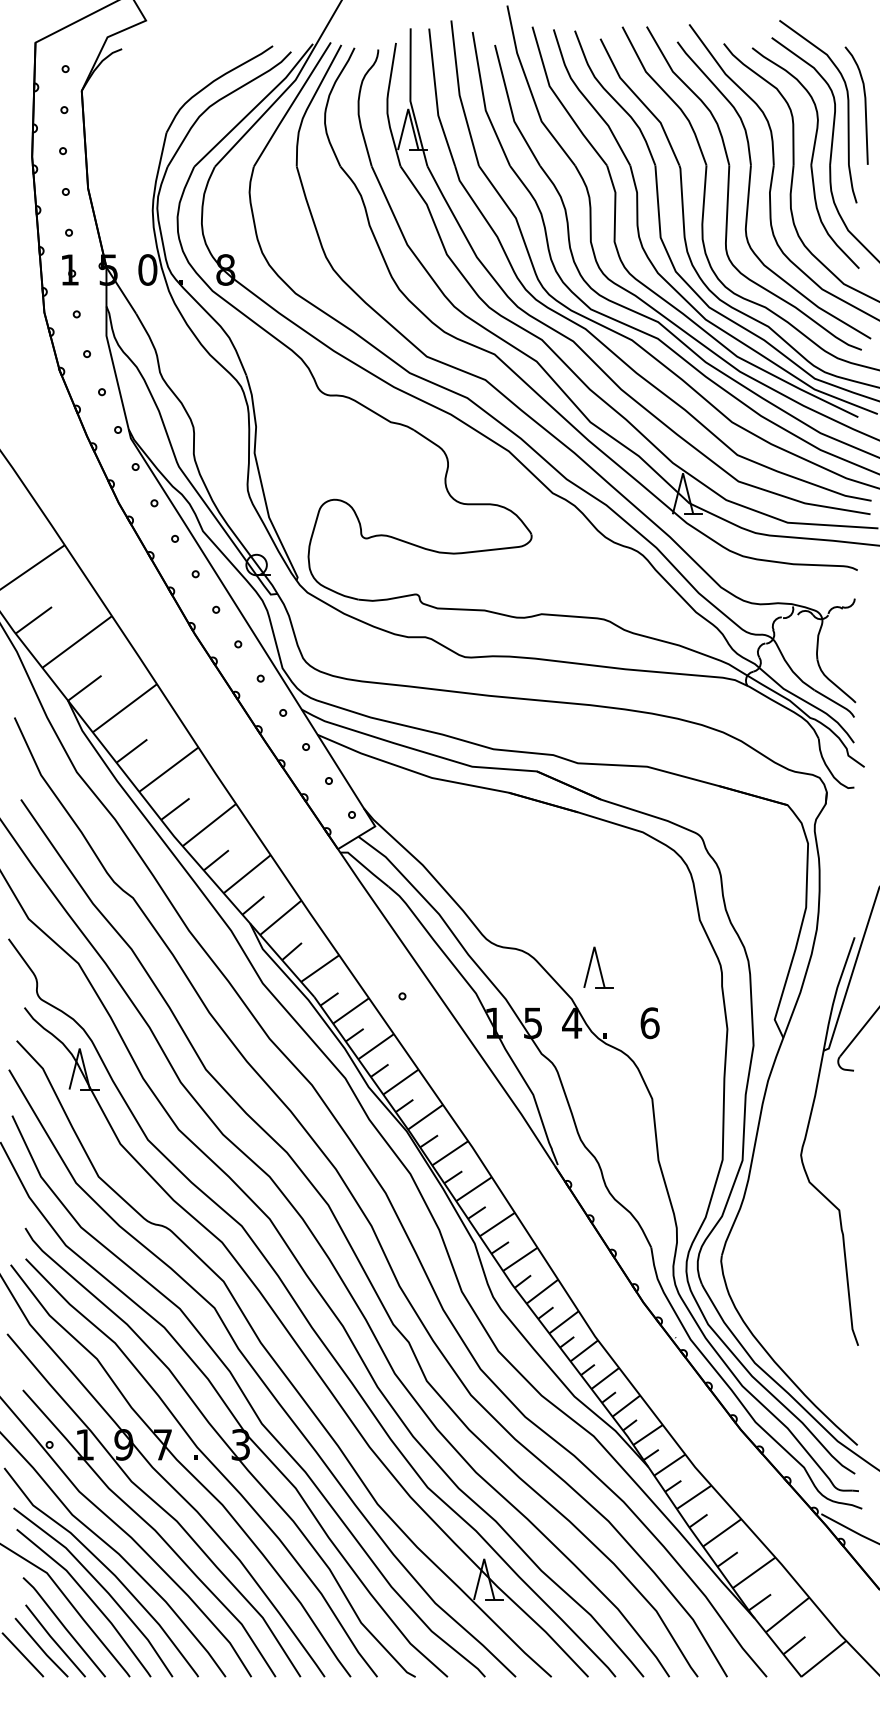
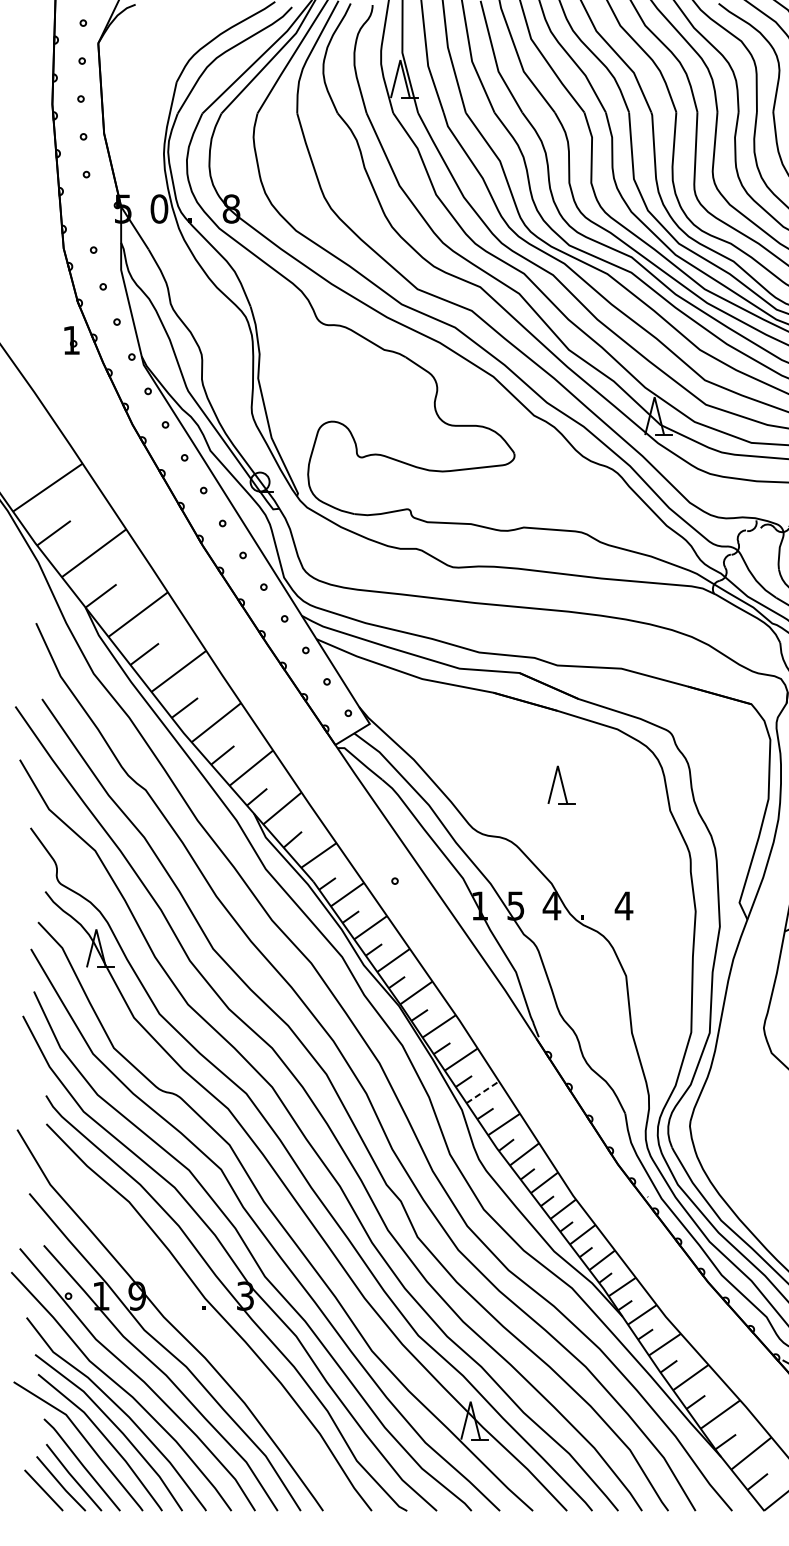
part: (70, 269) -> (72, 339), moved
part: (598, 967) -> (561, 785), moved
text: (649, 1023) -> (623, 906), 6 -> 4
line: (497, 1224) -> (482, 1092), solid -> dashed
part: (180, 1470) -> (189, 1319), removed

